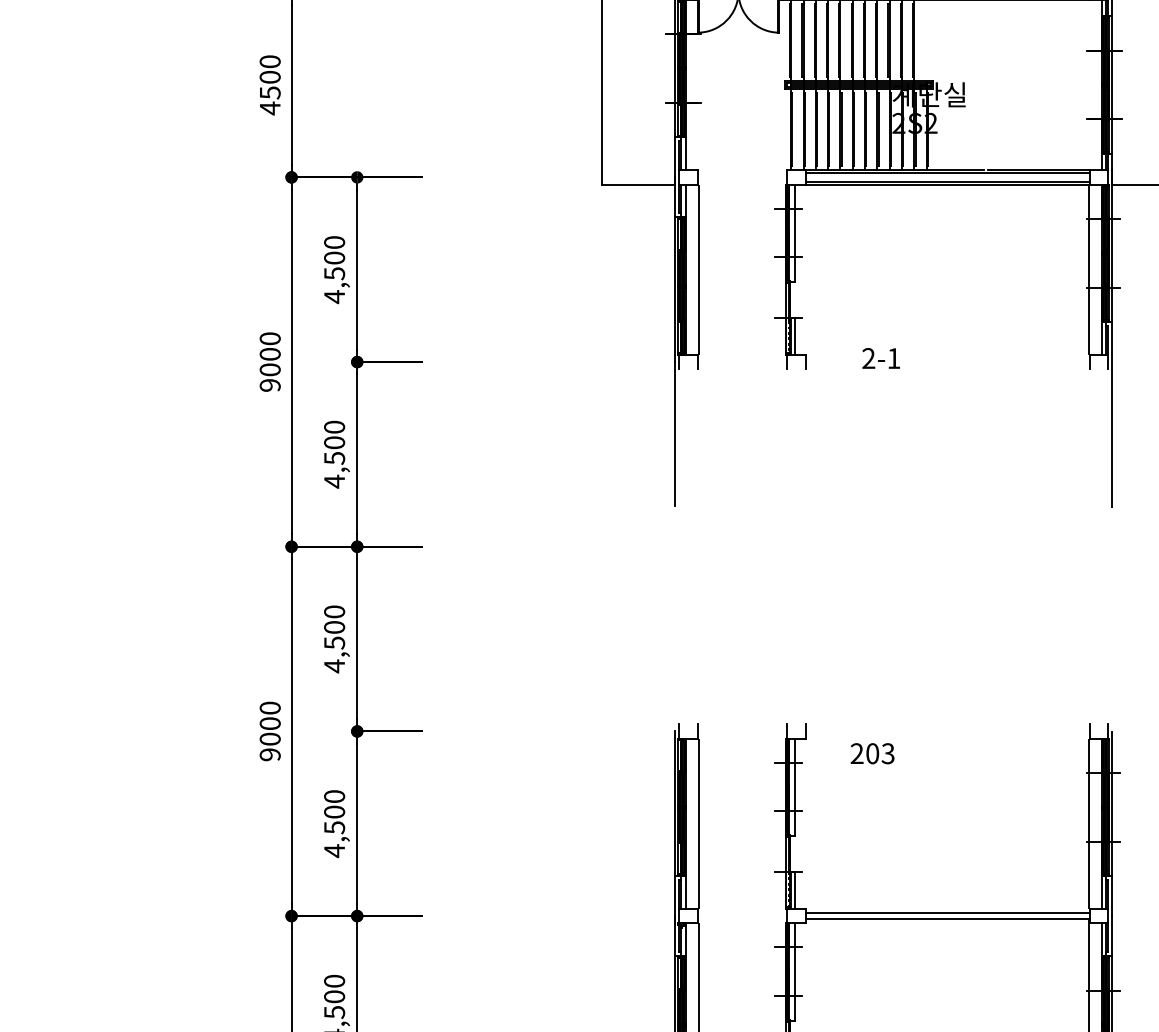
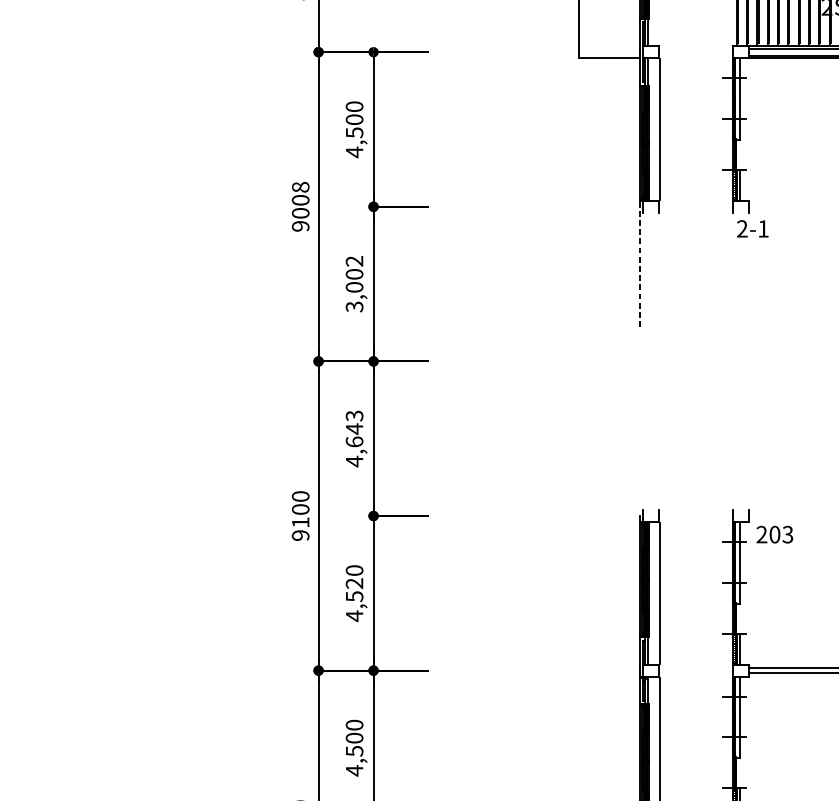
text: (270, 338) -> (300, 187), 9000 -> 9008
text: (880, 358) -> (752, 228), moved
line: (675, 433) -> (640, 266), solid -> dashed
text: (334, 454) -> (354, 284), 4,500 -> 3,002
text: (334, 627) -> (354, 429), 4,500 -> 4,643
text: (269, 738) -> (300, 521), 9000 -> 9100
text: (872, 753) -> (774, 534), moved
text: (334, 811) -> (354, 583), 4,500 -> 4,520

